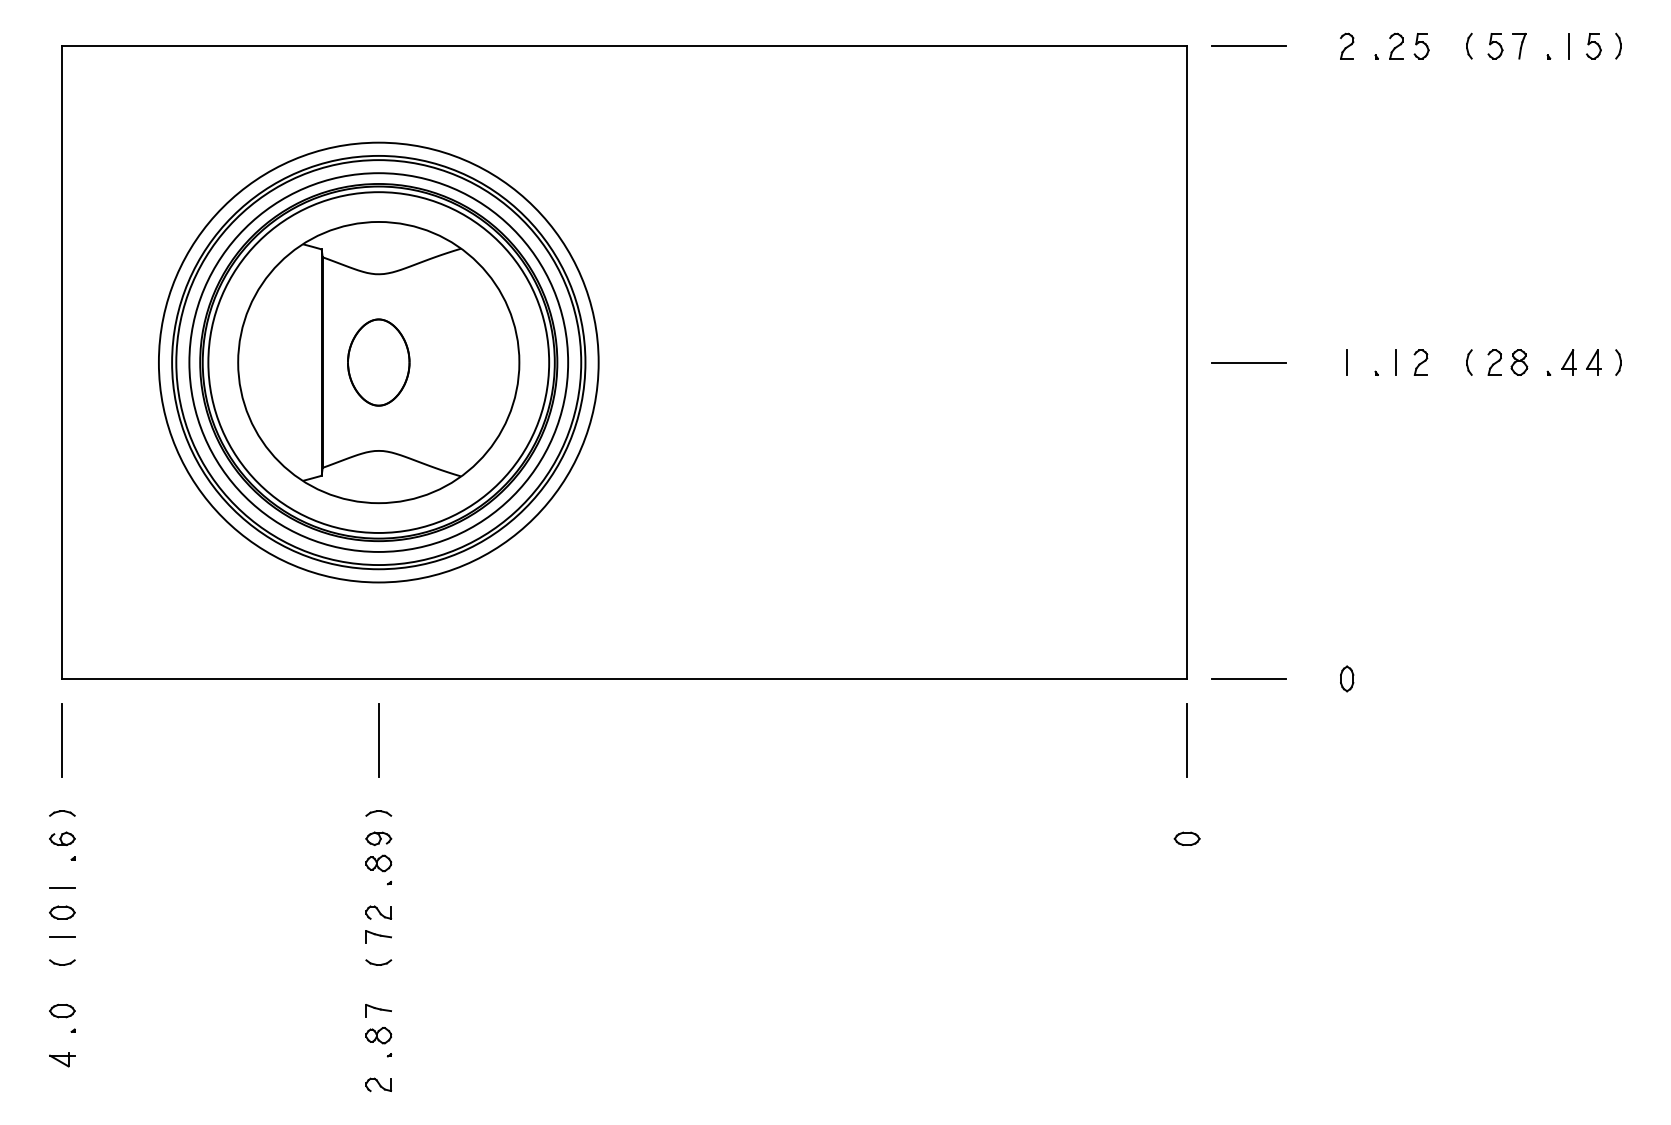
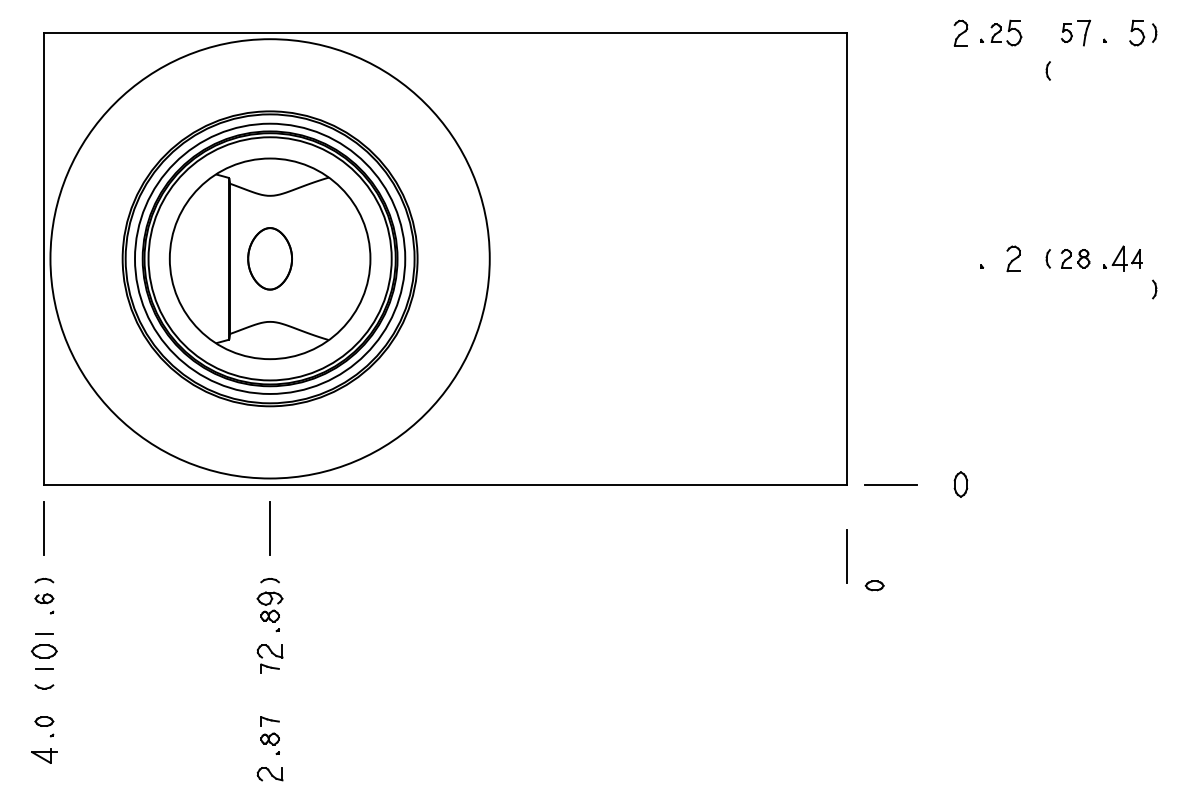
part: (1347, 45) -> (961, 32), size x1.4
part: (1469, 45) -> (1048, 70), moved
line: (1568, 45) -> (1118, 32), removed
line: (1248, 46) -> (890, 33), removed
part: (1421, 46) -> (1014, 33), size x1.4
part: (1519, 46) -> (1084, 33), size x1.4
part: (1593, 46) -> (1136, 33), size x1.4
circle: (378, 362) -> (269, 258), size x1.4
line: (1248, 362) -> (890, 258), removed
line: (1347, 362) -> (961, 258), removed
line: (1396, 362) -> (996, 258), removed
part: (1420, 362) -> (1013, 258), size x1.4
part: (1568, 362) -> (1118, 258), size x1.4
part: (1618, 362) -> (1154, 289), moved
part: (1347, 678) -> (961, 484), size x1.4
line: (1186, 740) -> (846, 556), moved
part: (378, 838) -> (269, 598), size x1.4
part: (1186, 838) -> (874, 585), moved
part: (62, 912) -> (44, 651), size x1.4
part: (378, 912) -> (269, 651), size x1.4
part: (378, 962) -> (269, 686), removed
part: (62, 1059) -> (44, 756), size x1.4
part: (378, 1084) -> (269, 773), size x1.4

